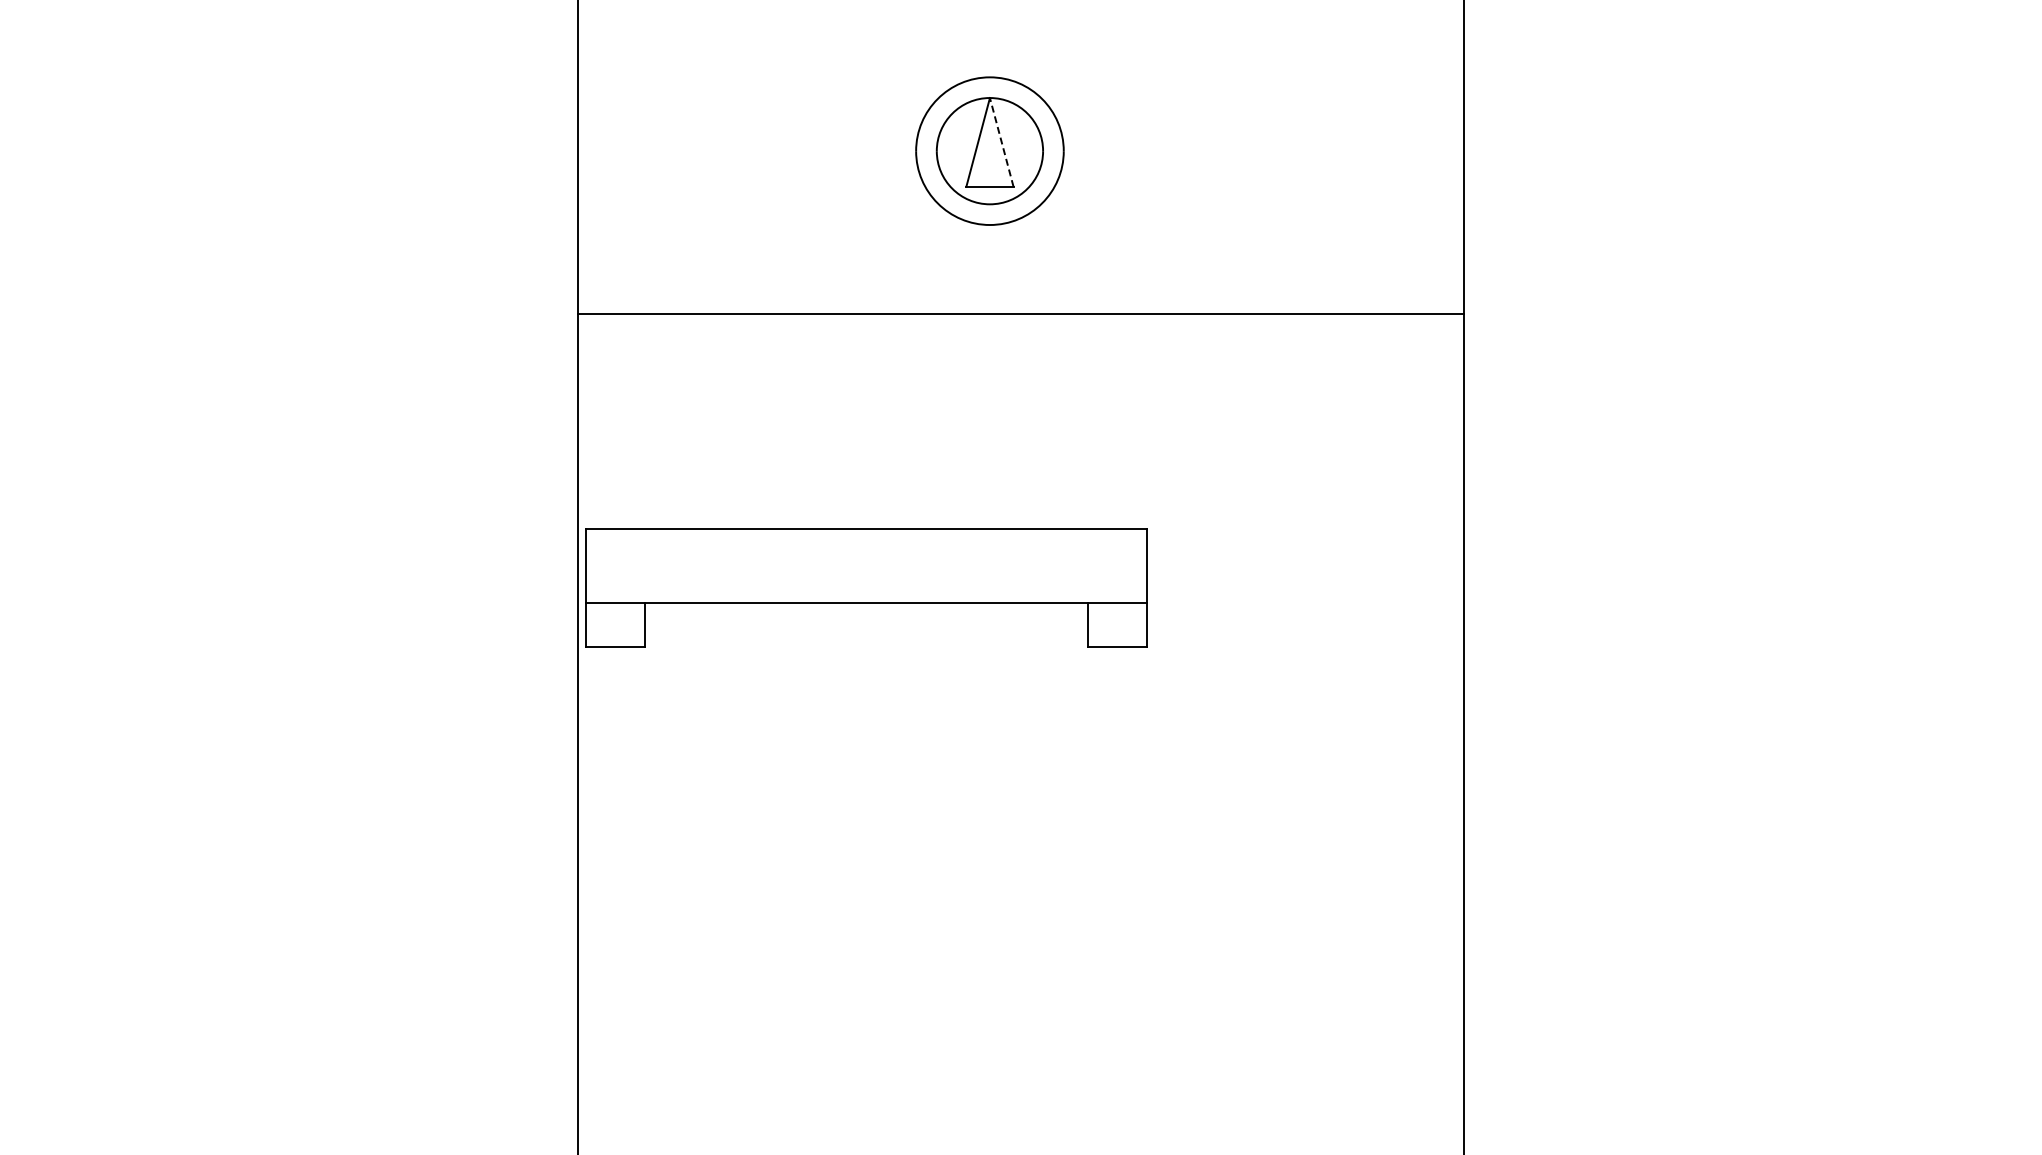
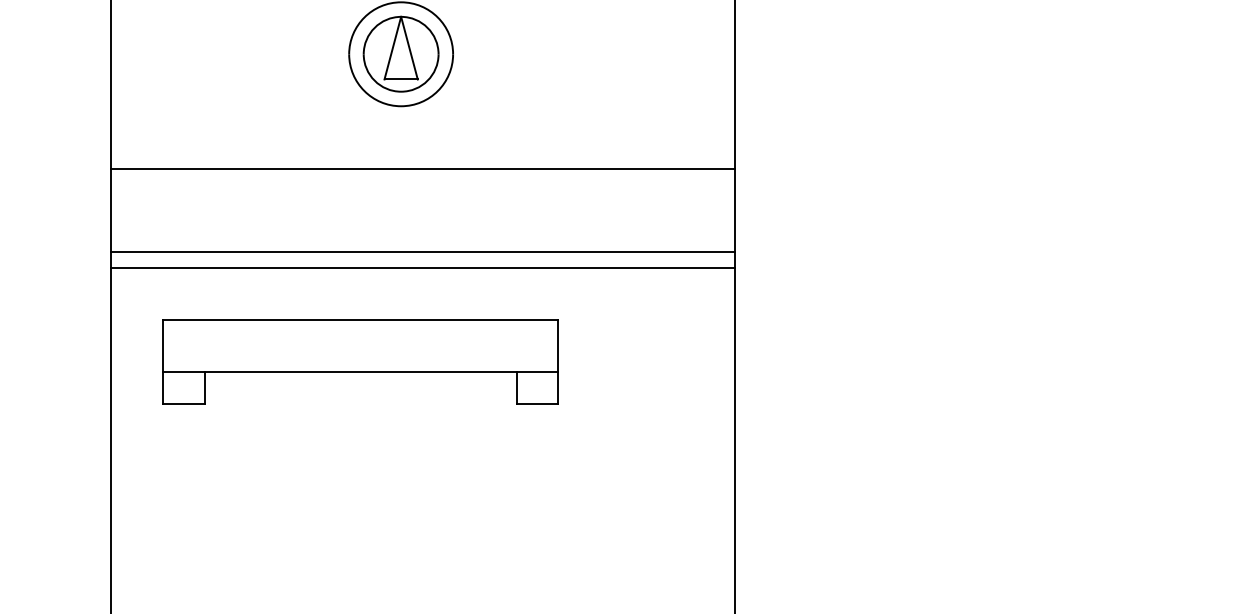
line: (1001, 142) -> (409, 48), dashed -> solid
line: (1020, 431) -> (422, 251), added
line: (1020, 455) -> (422, 268), added
part: (866, 587) -> (360, 361), moved

